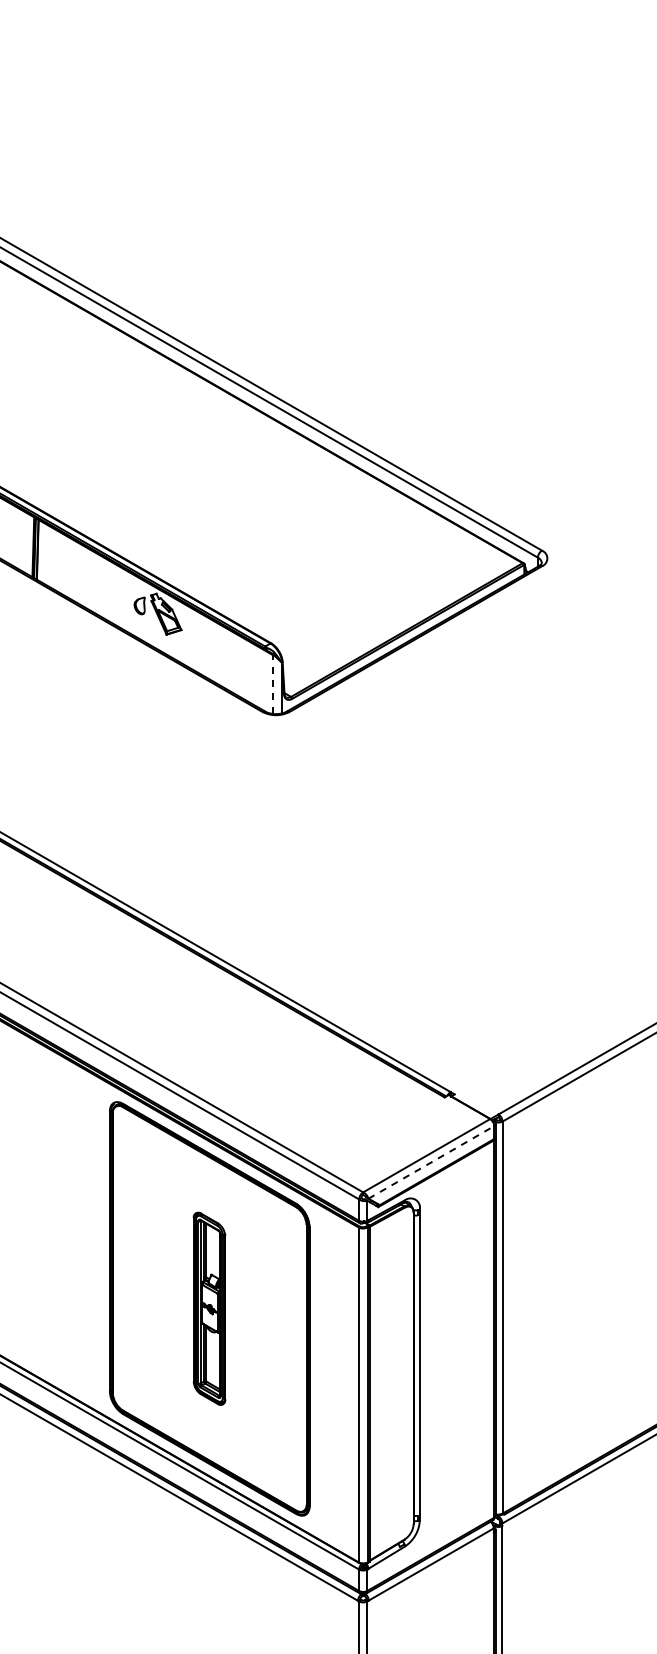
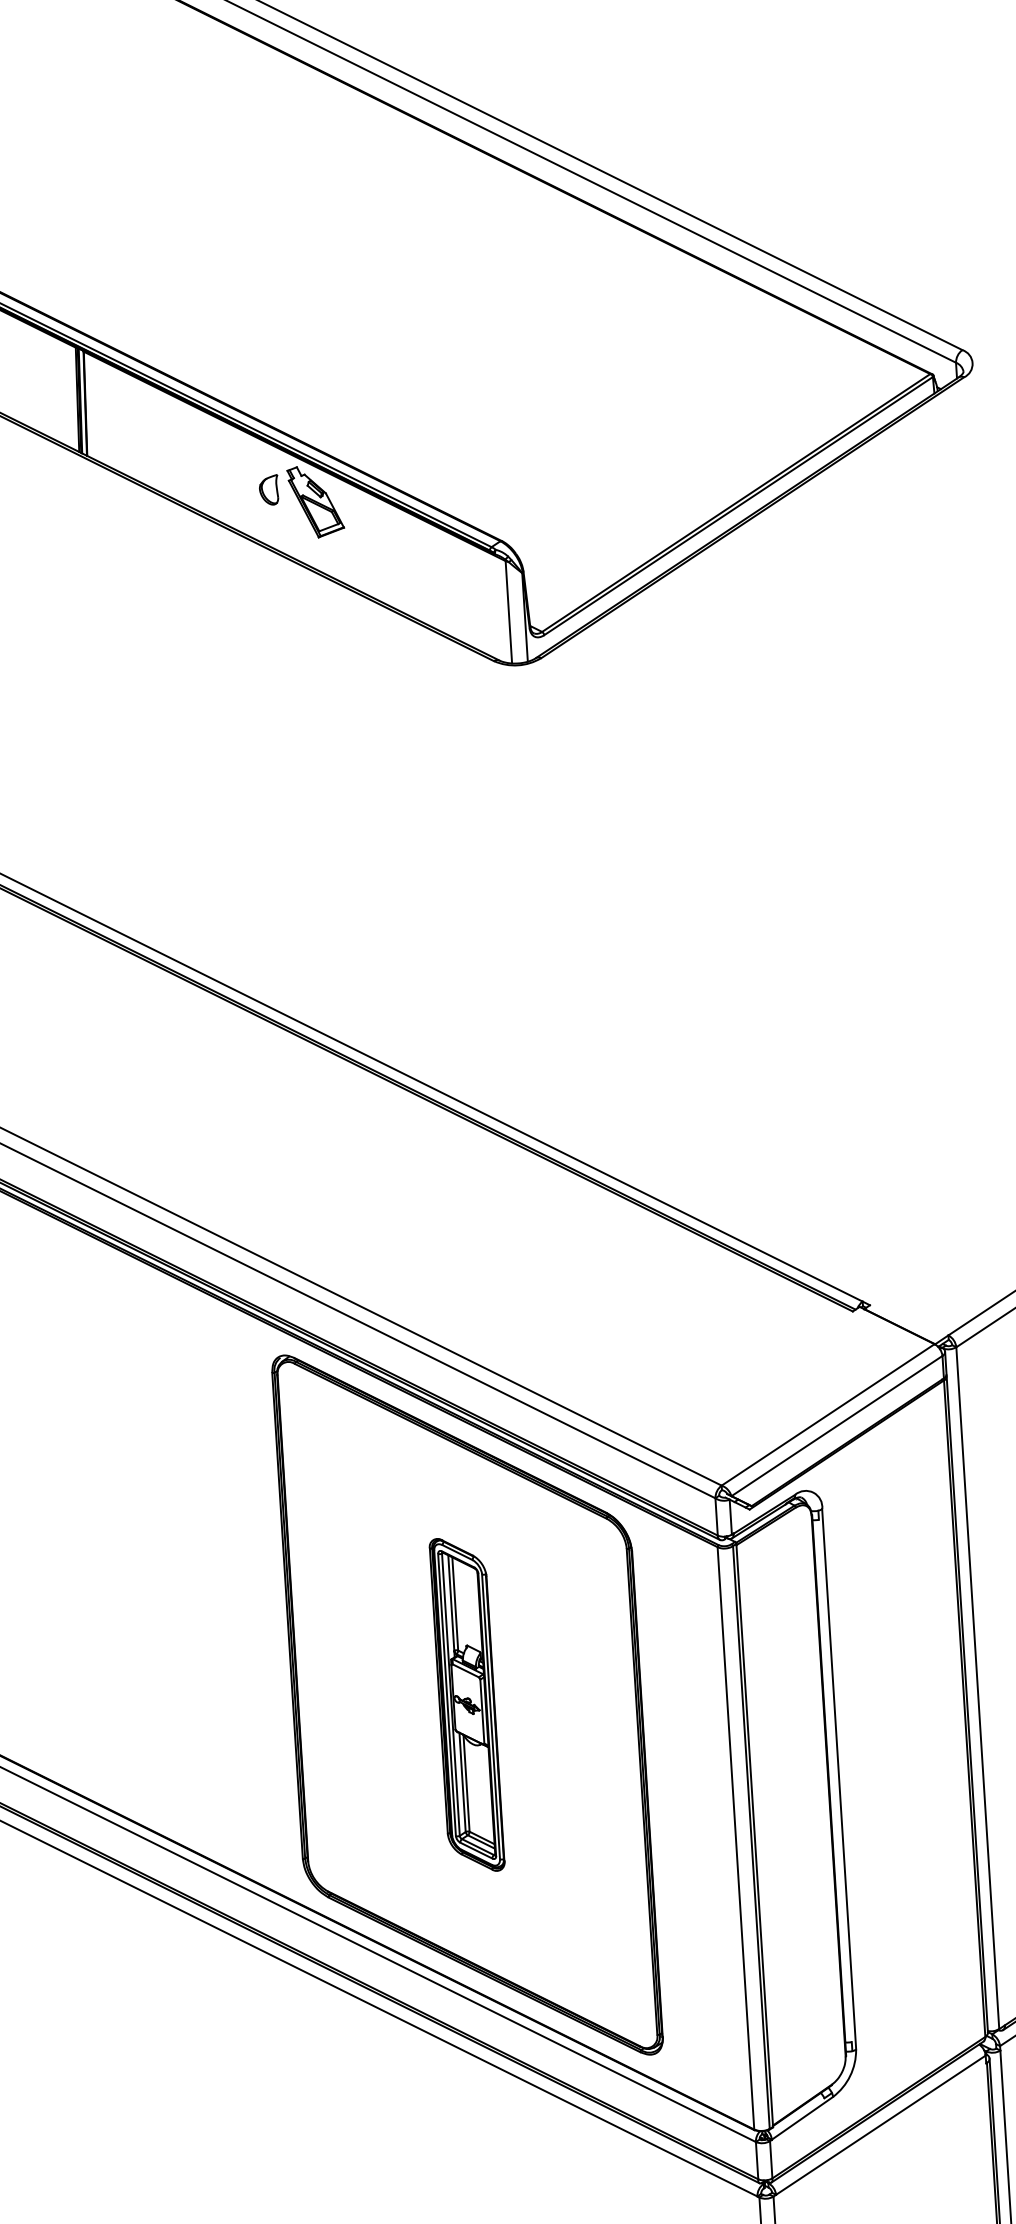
line: (272, 683) -> (508, 610), dashed -> solid
line: (431, 1162) -> (837, 1426), dashed -> solid

